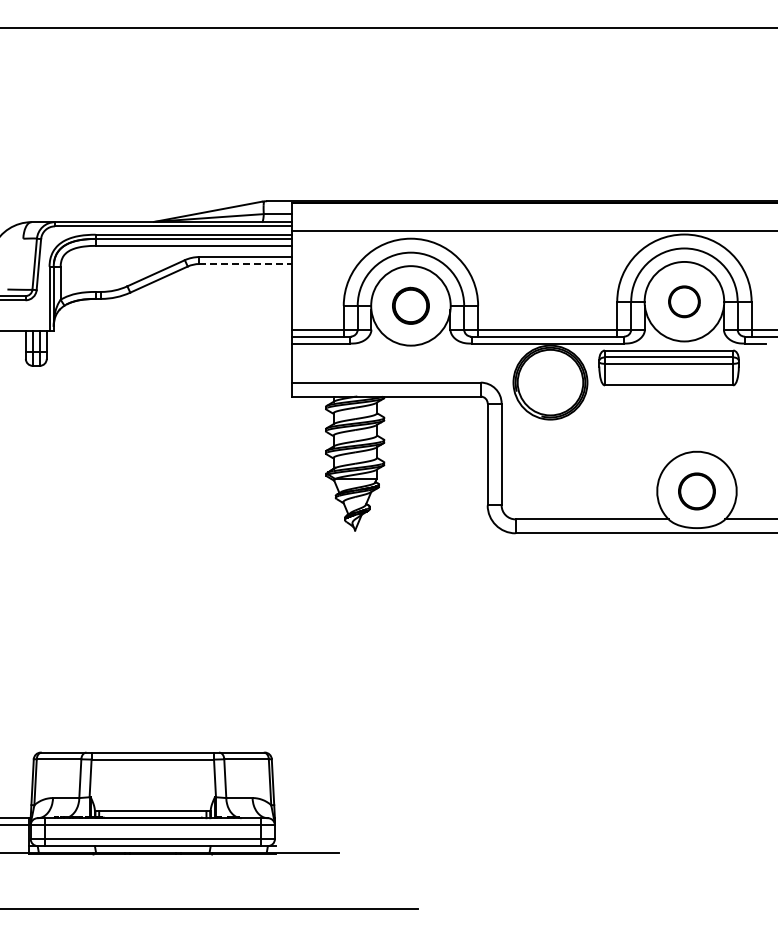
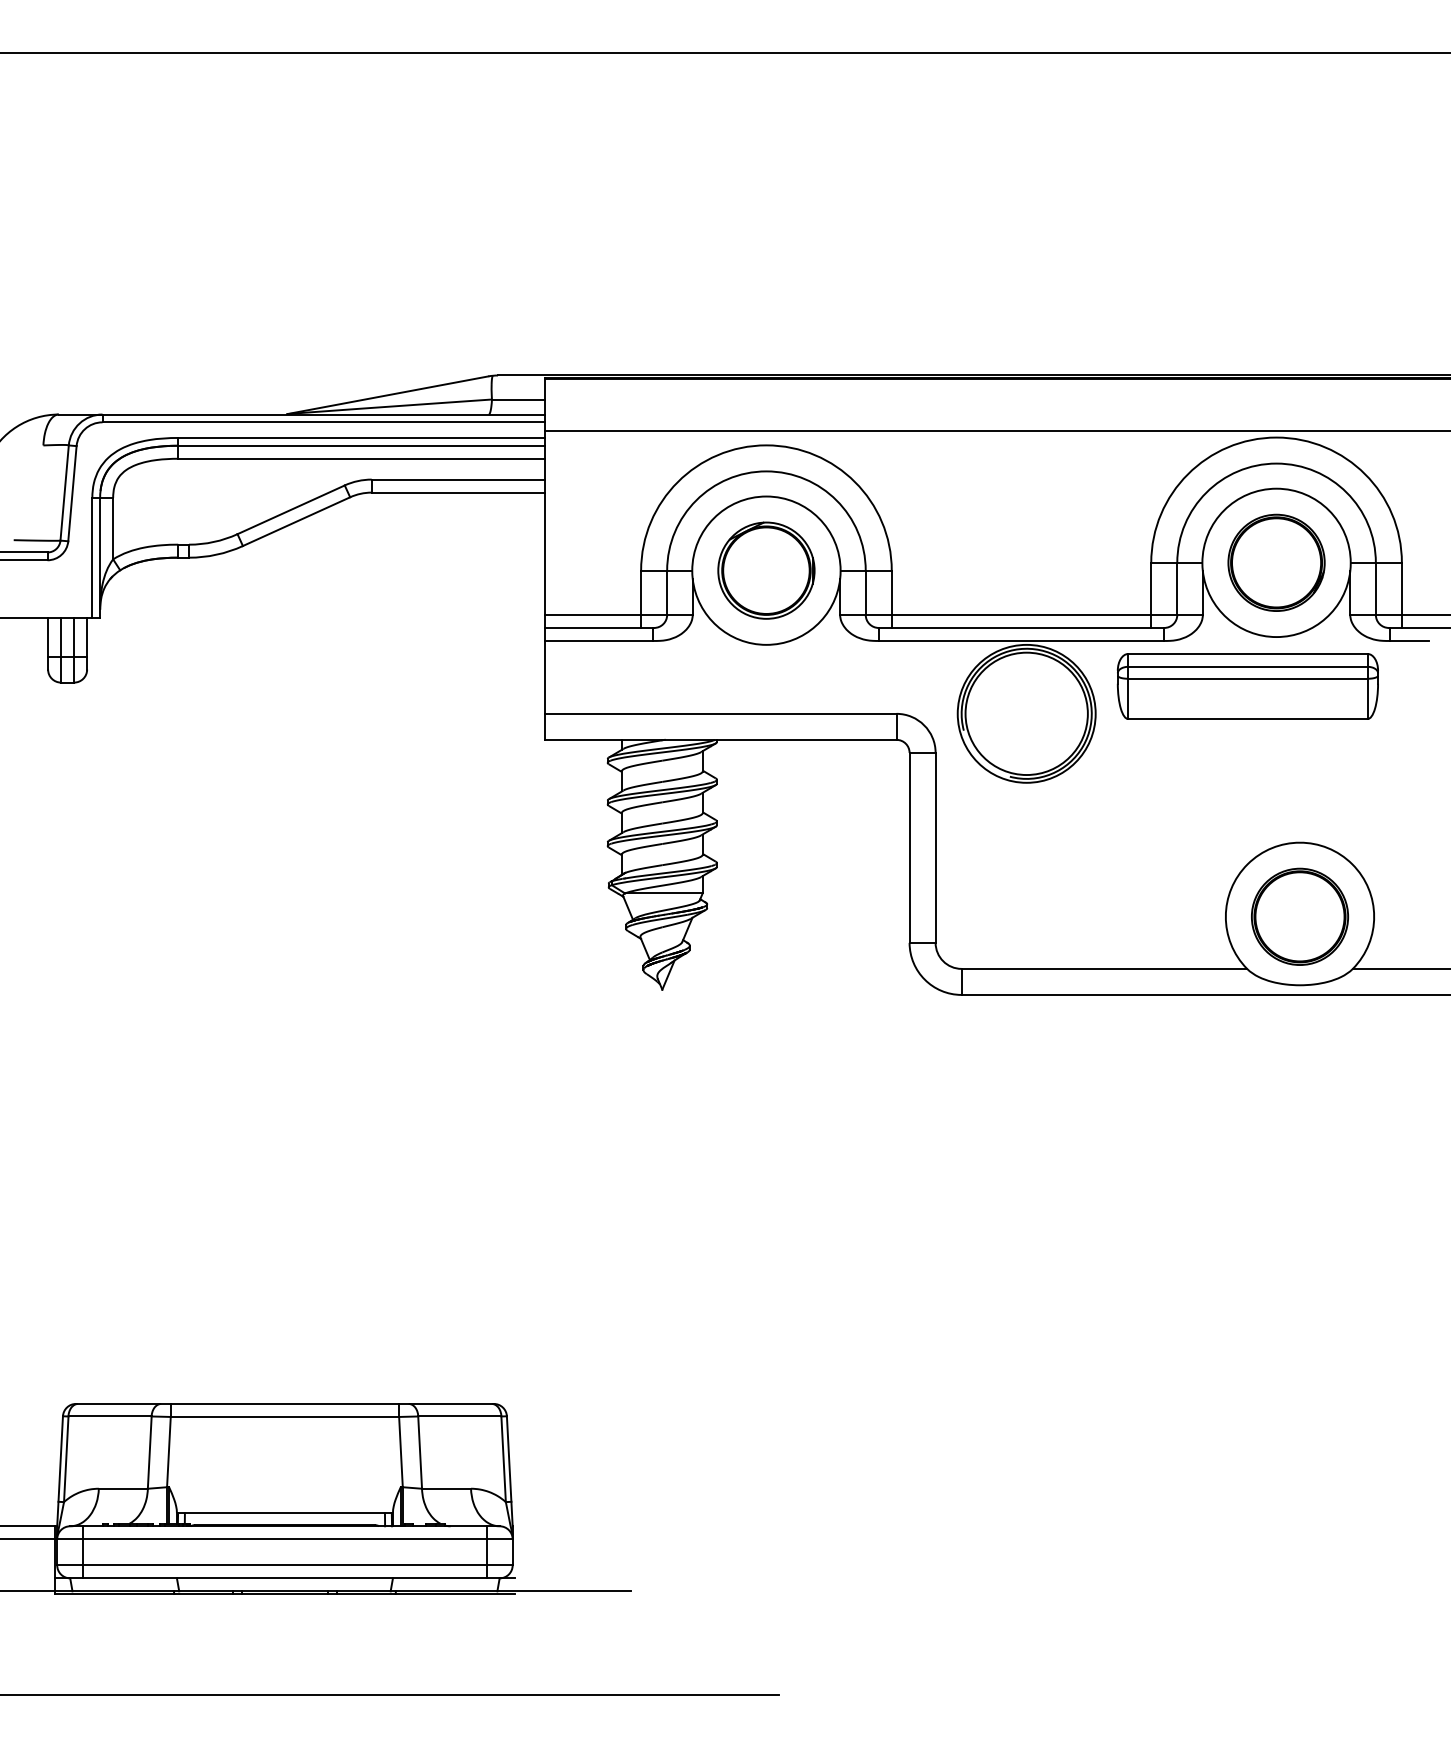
line: (245, 264) -> (457, 493), dashed -> solid
part: (684, 301) -> (1276, 562), size x1.67
part: (410, 305) -> (765, 569), size x1.43
part: (696, 491) -> (1299, 916), size x1.43

